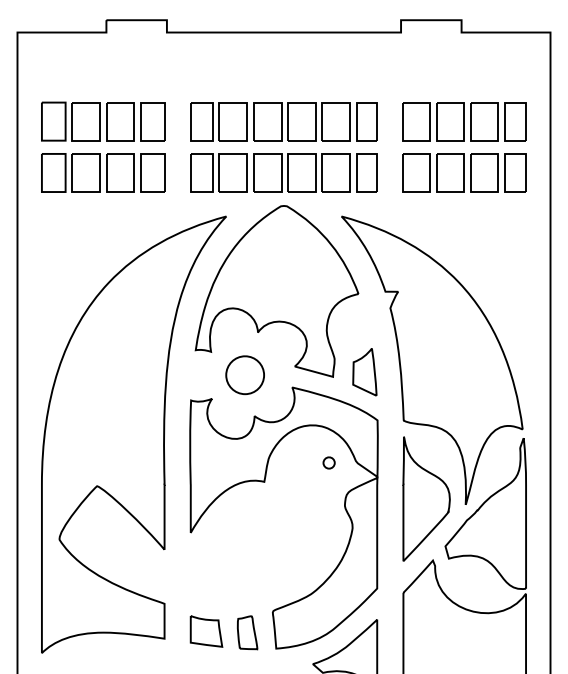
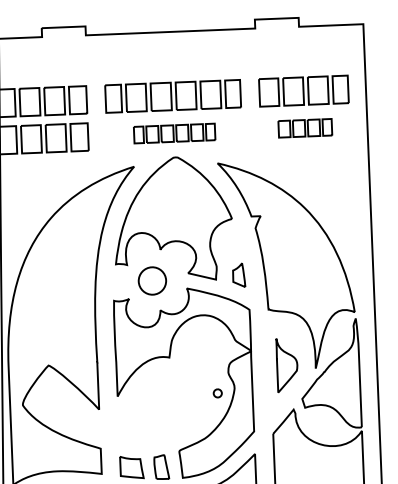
part: (283, 172) -> (174, 133), size x0.6
part: (464, 172) -> (305, 127), size x0.6
part: (364, 372) -> (238, 275), size x0.7
part: (328, 462) -> (217, 393), moved
part: (426, 498) -> (287, 364), size x0.6

